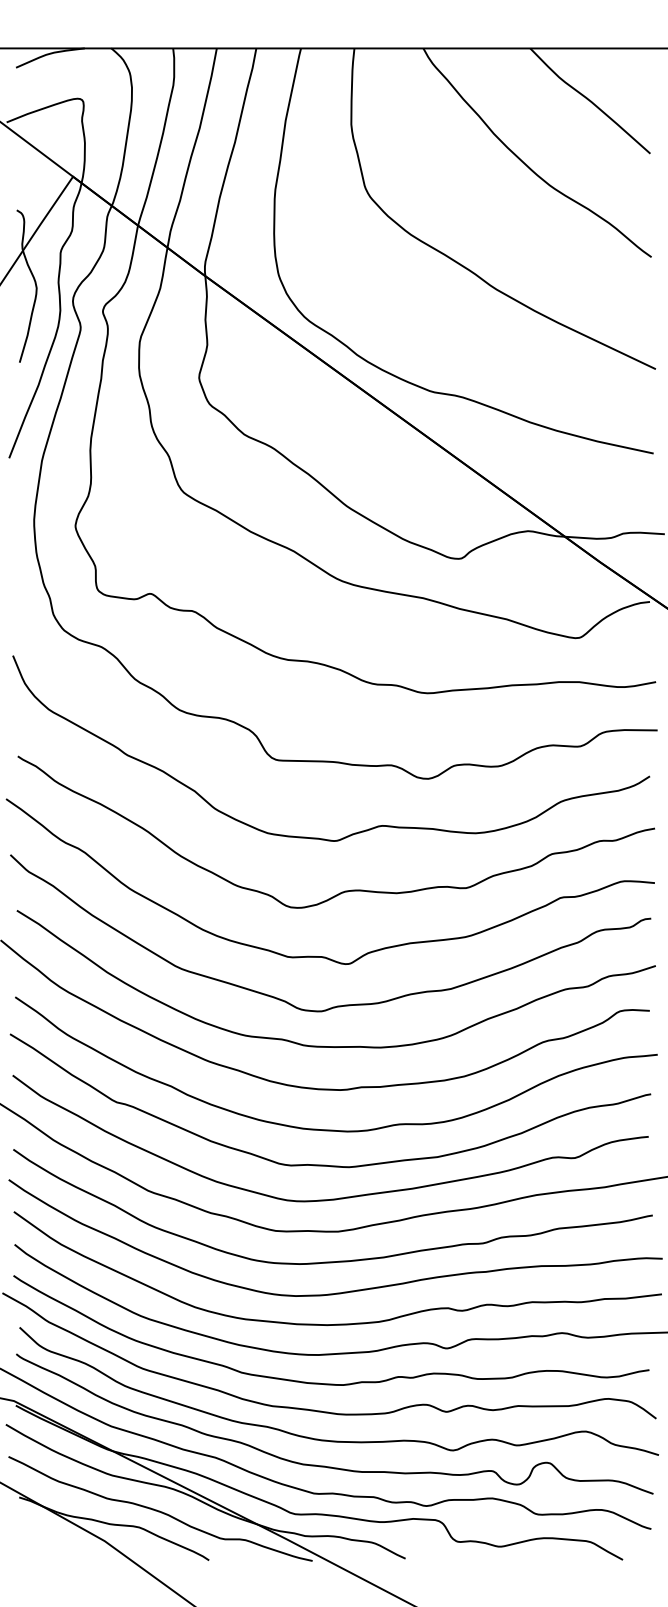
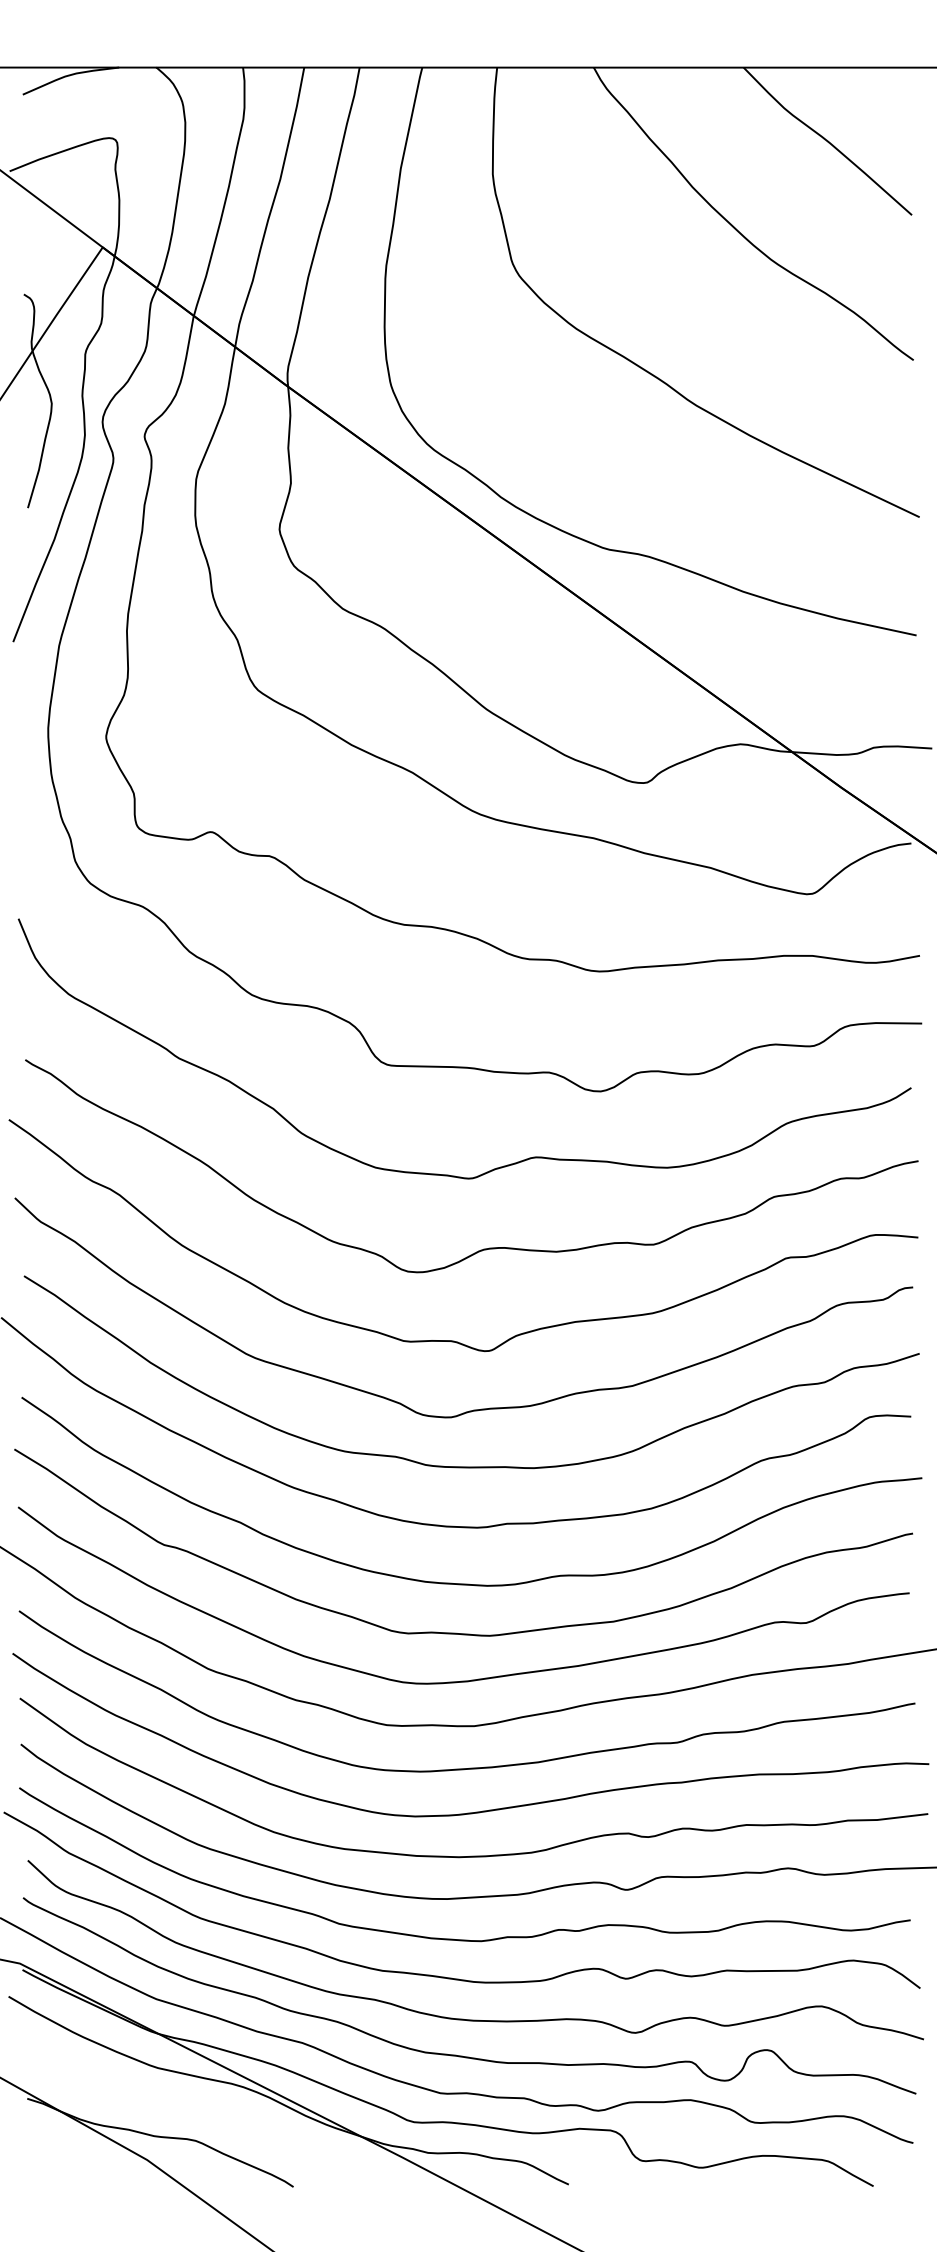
curve: (159, 1510) -> (224, 2117), removed

